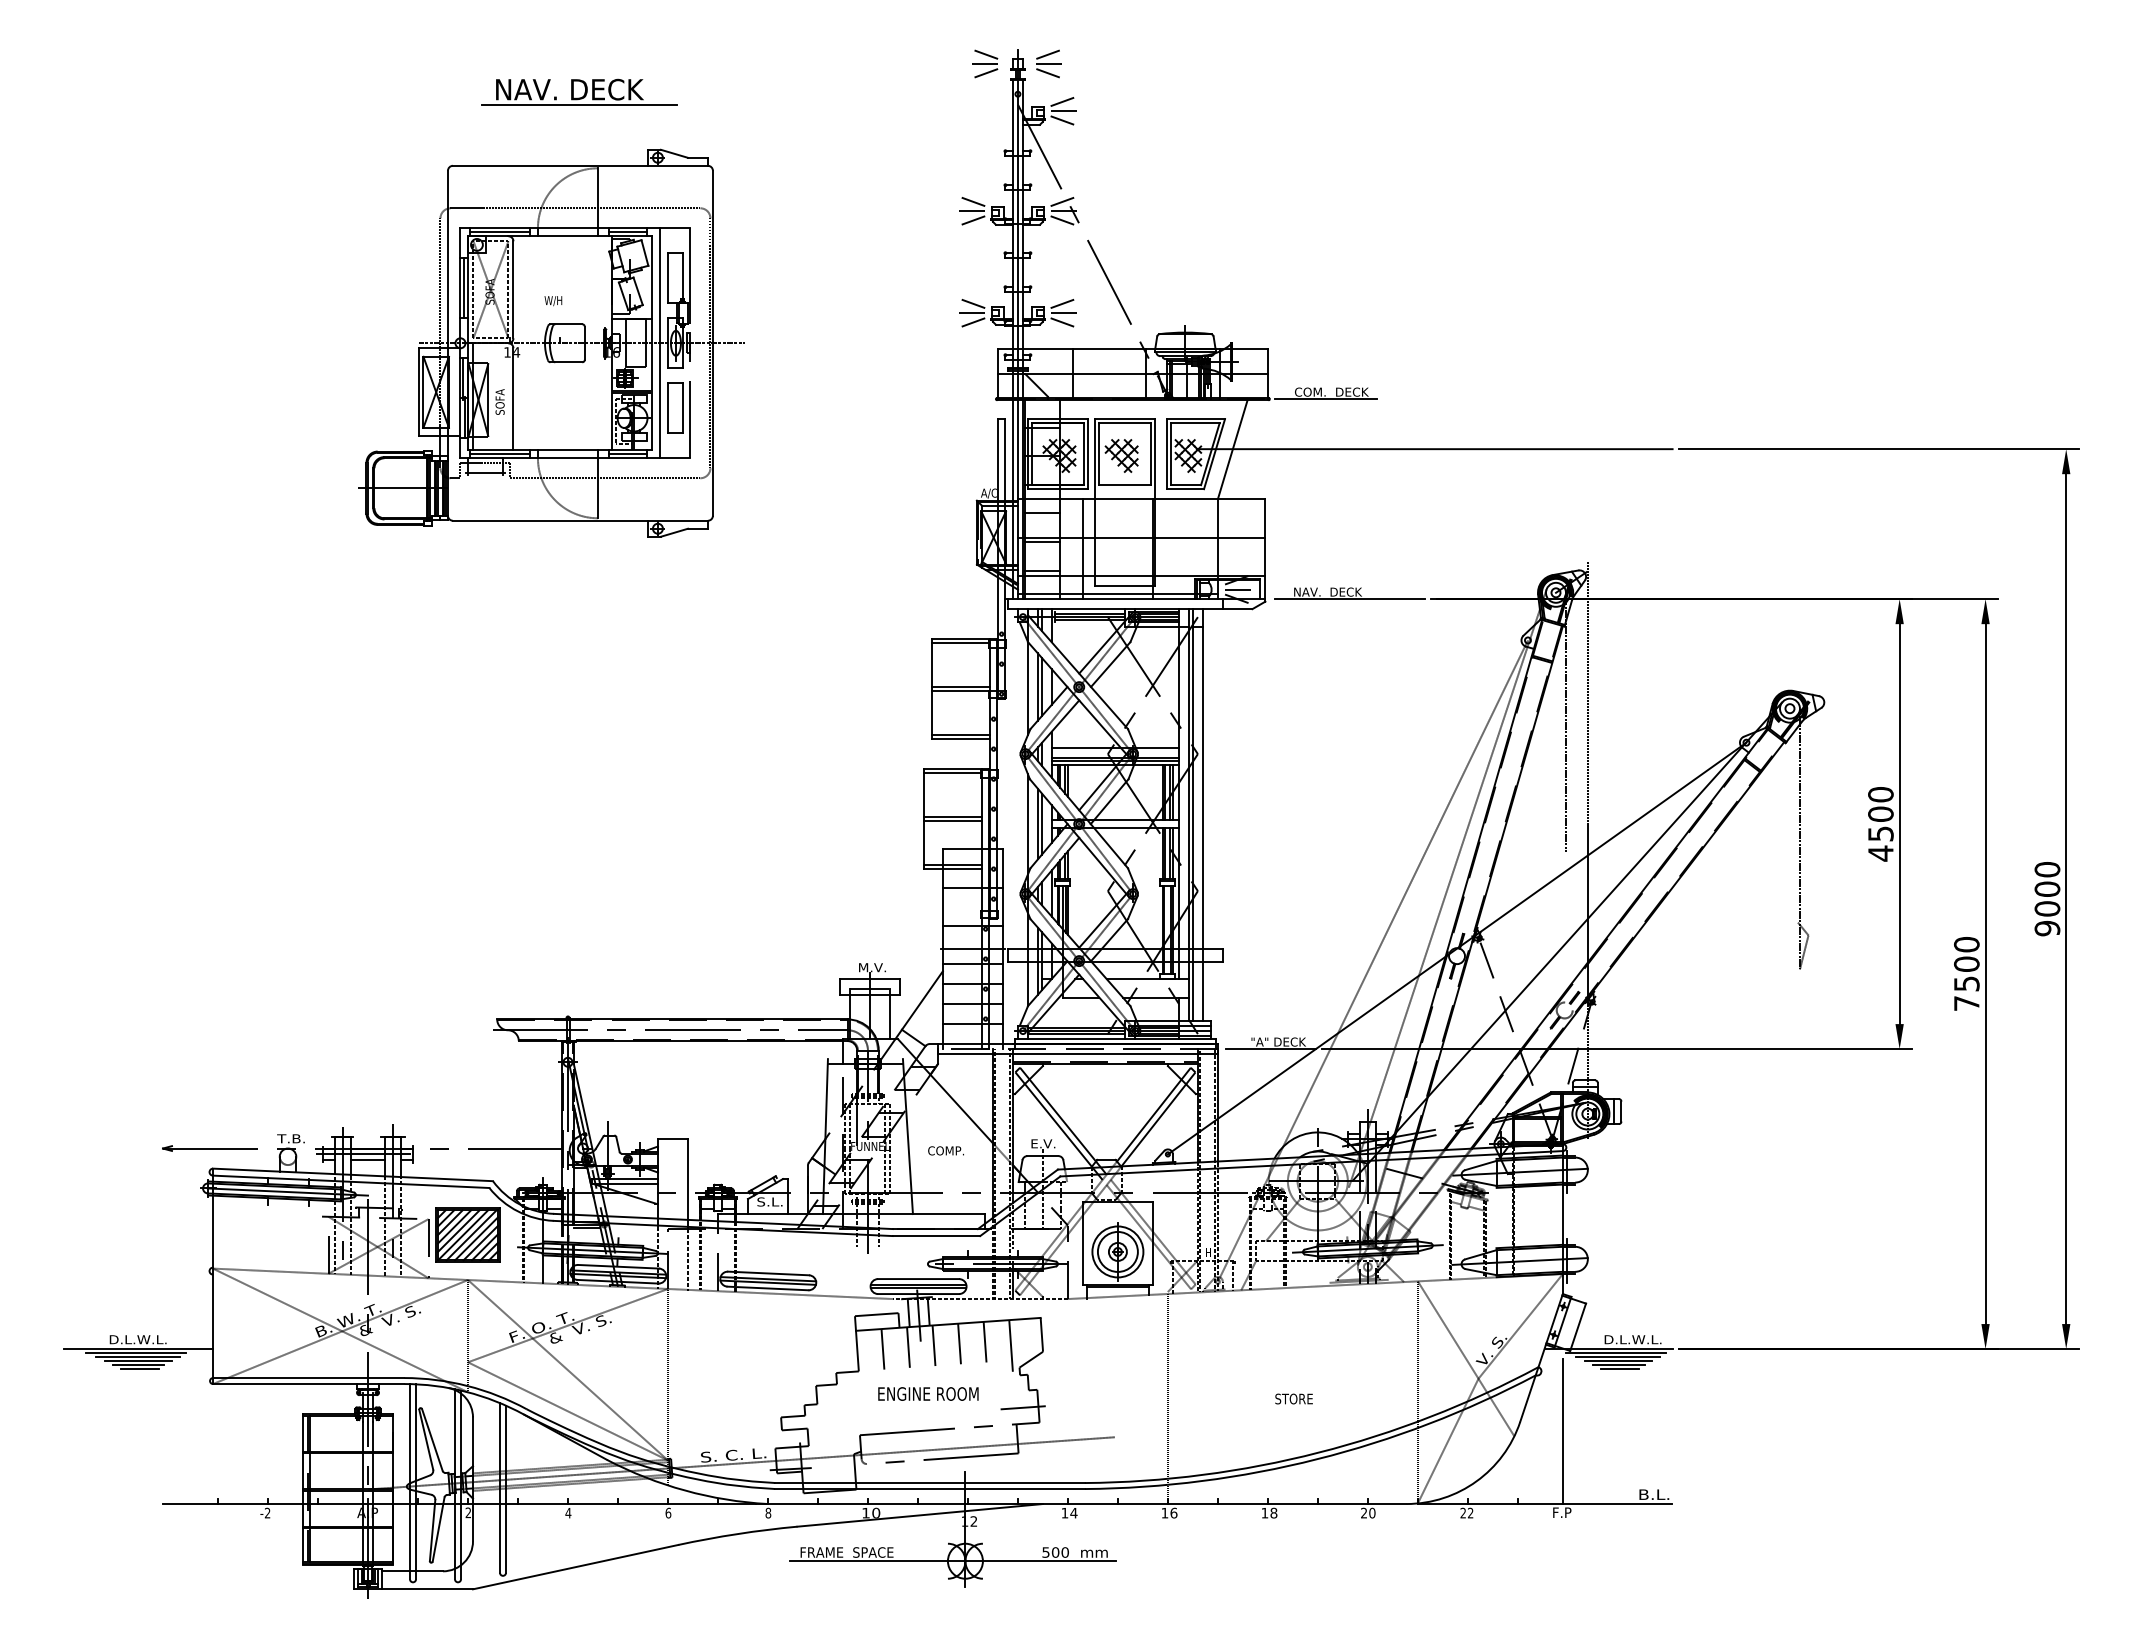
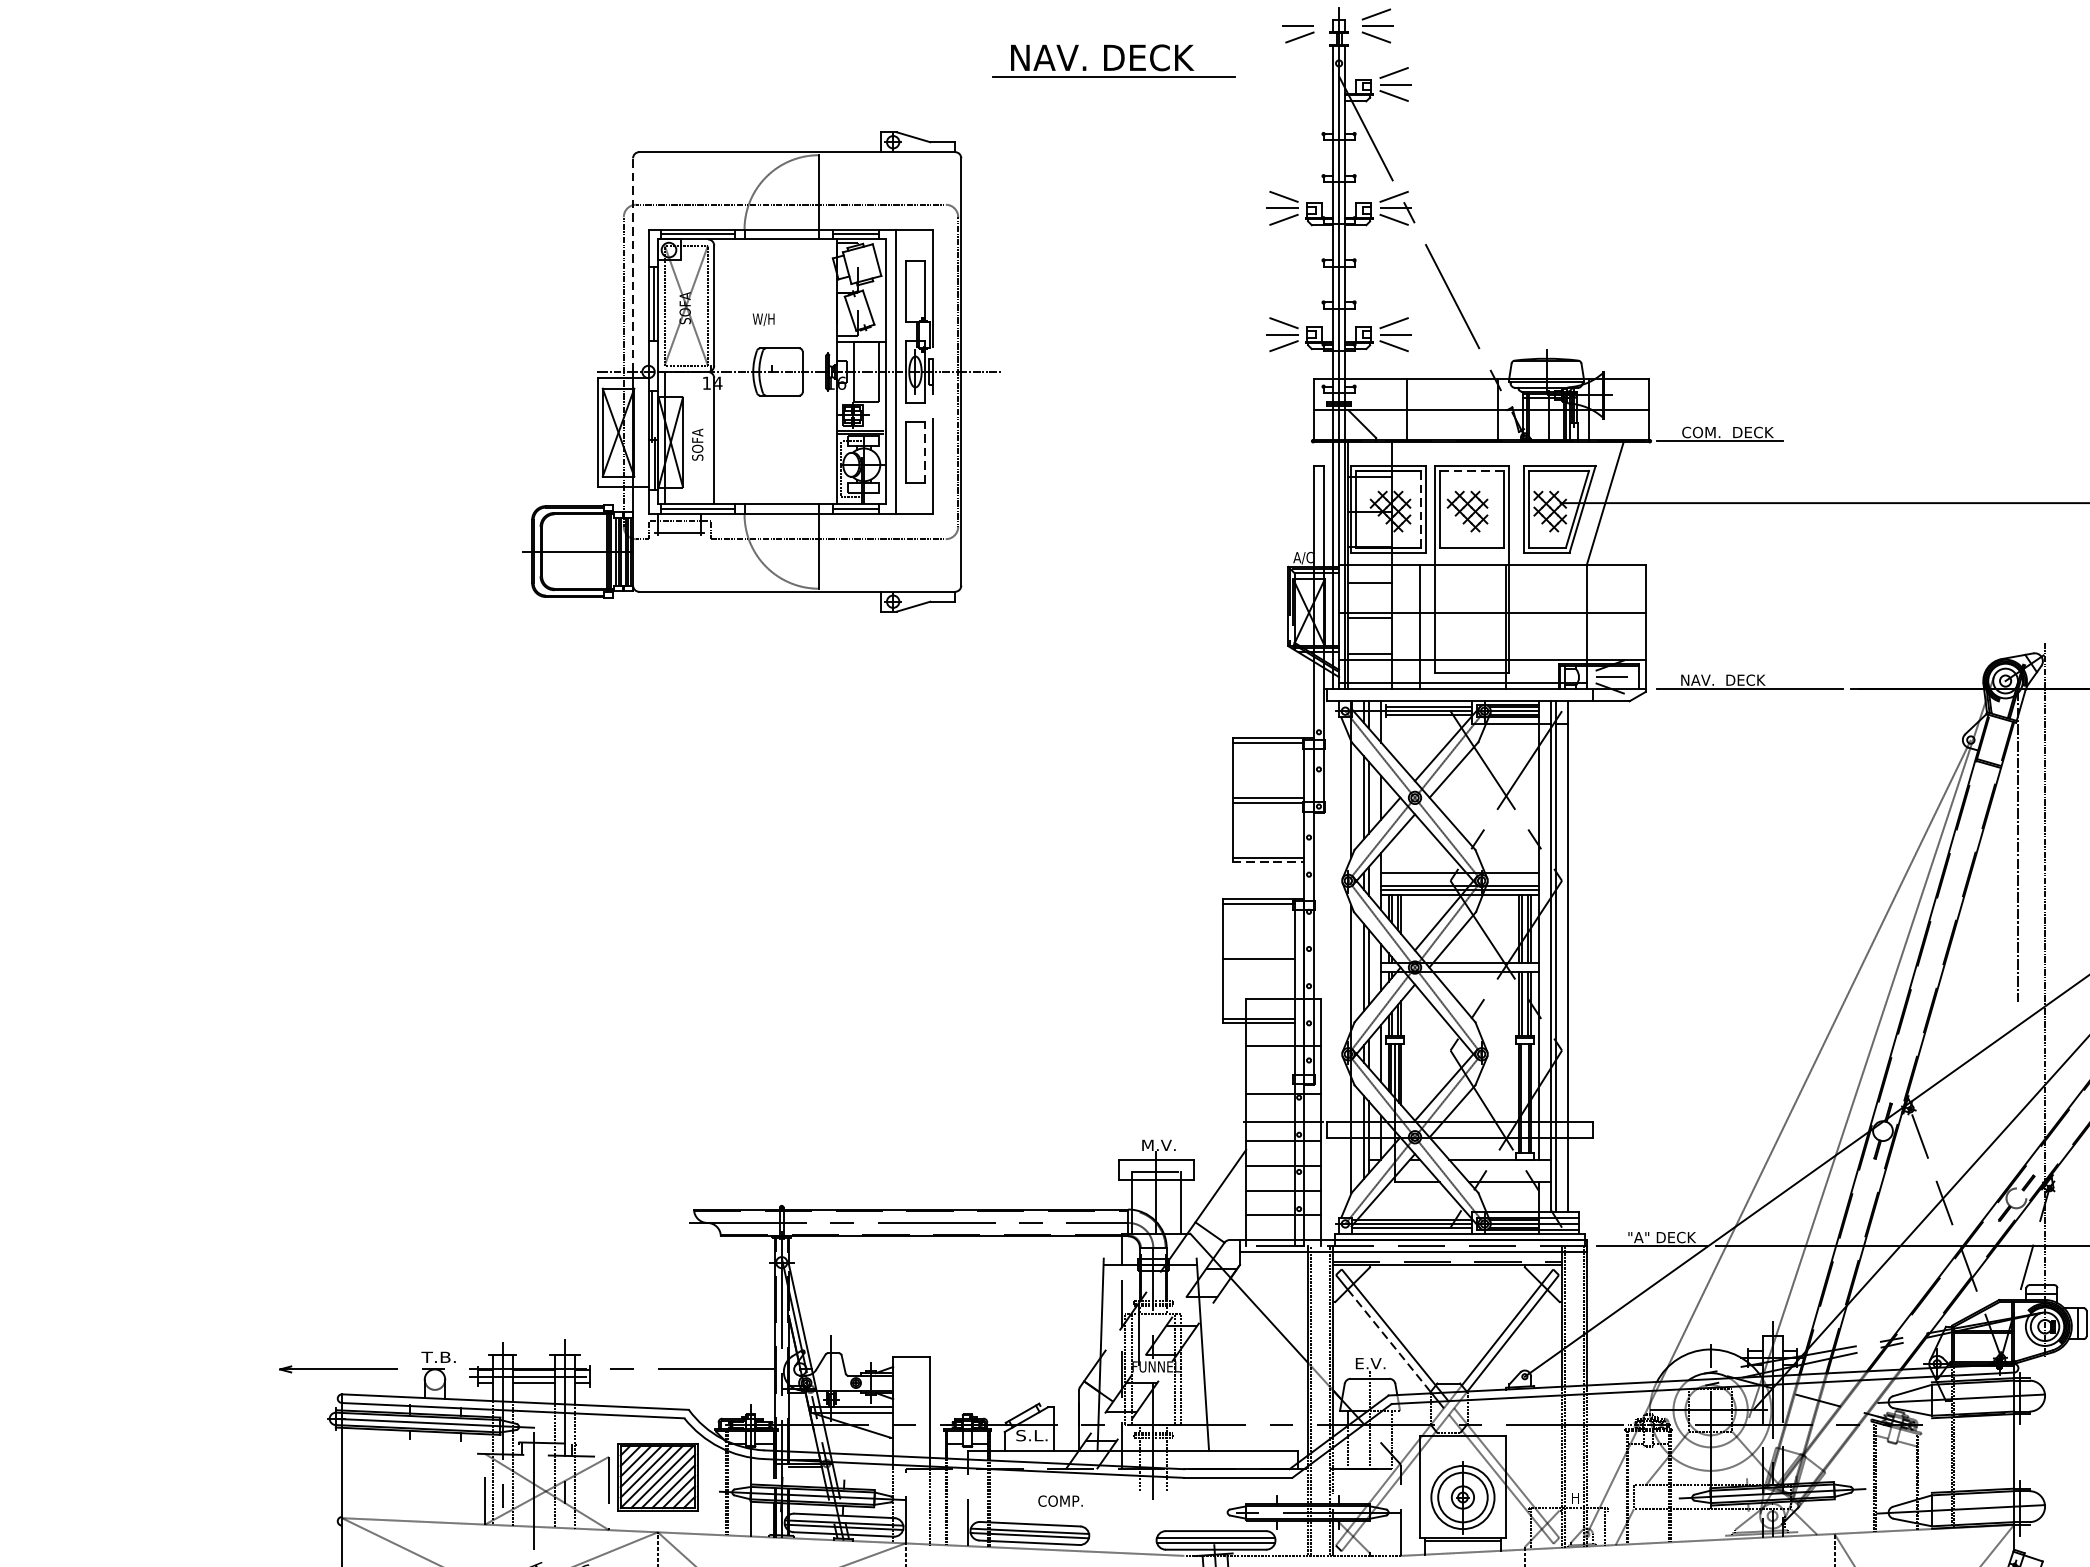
line: (986, 54) -> (1300, 14), removed
part: (579, 91) -> (1114, 60), moved
line: (447, 256) -> (632, 264), solid -> dashed
line: (683, 408) -> (924, 452), solid -> dashed
line: (1125, 423) -> (1472, 471), solid -> dashed
line: (1083, 454) -> (1420, 509), solid -> dashed
line: (960, 739) -> (1267, 862), solid -> dashed
line: (952, 821) -> (1258, 964), removed
line: (1058, 1125) -> (1389, 1340), solid -> dashed
text: (945, 1150) -> (1059, 1500), moved

